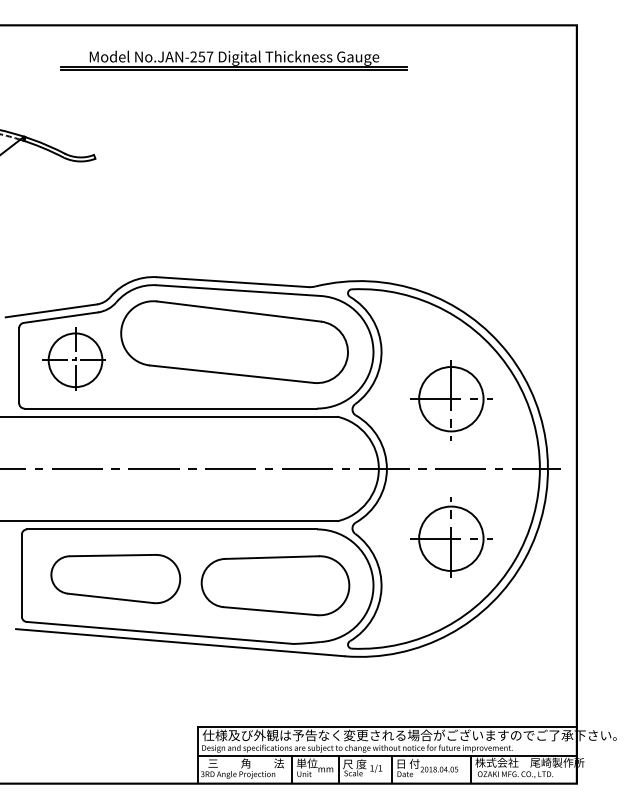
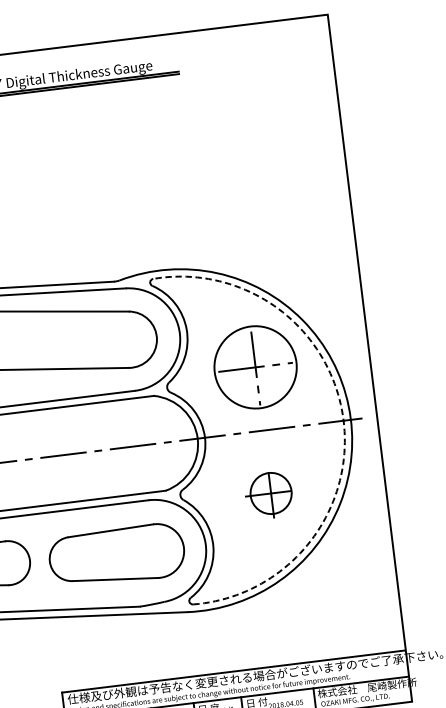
circle: (451, 399) -> (255, 367), size x1.4
arc: (539, 469) -> (343, 421), solid -> dashed
part: (451, 537) -> (271, 492), size x0.7

